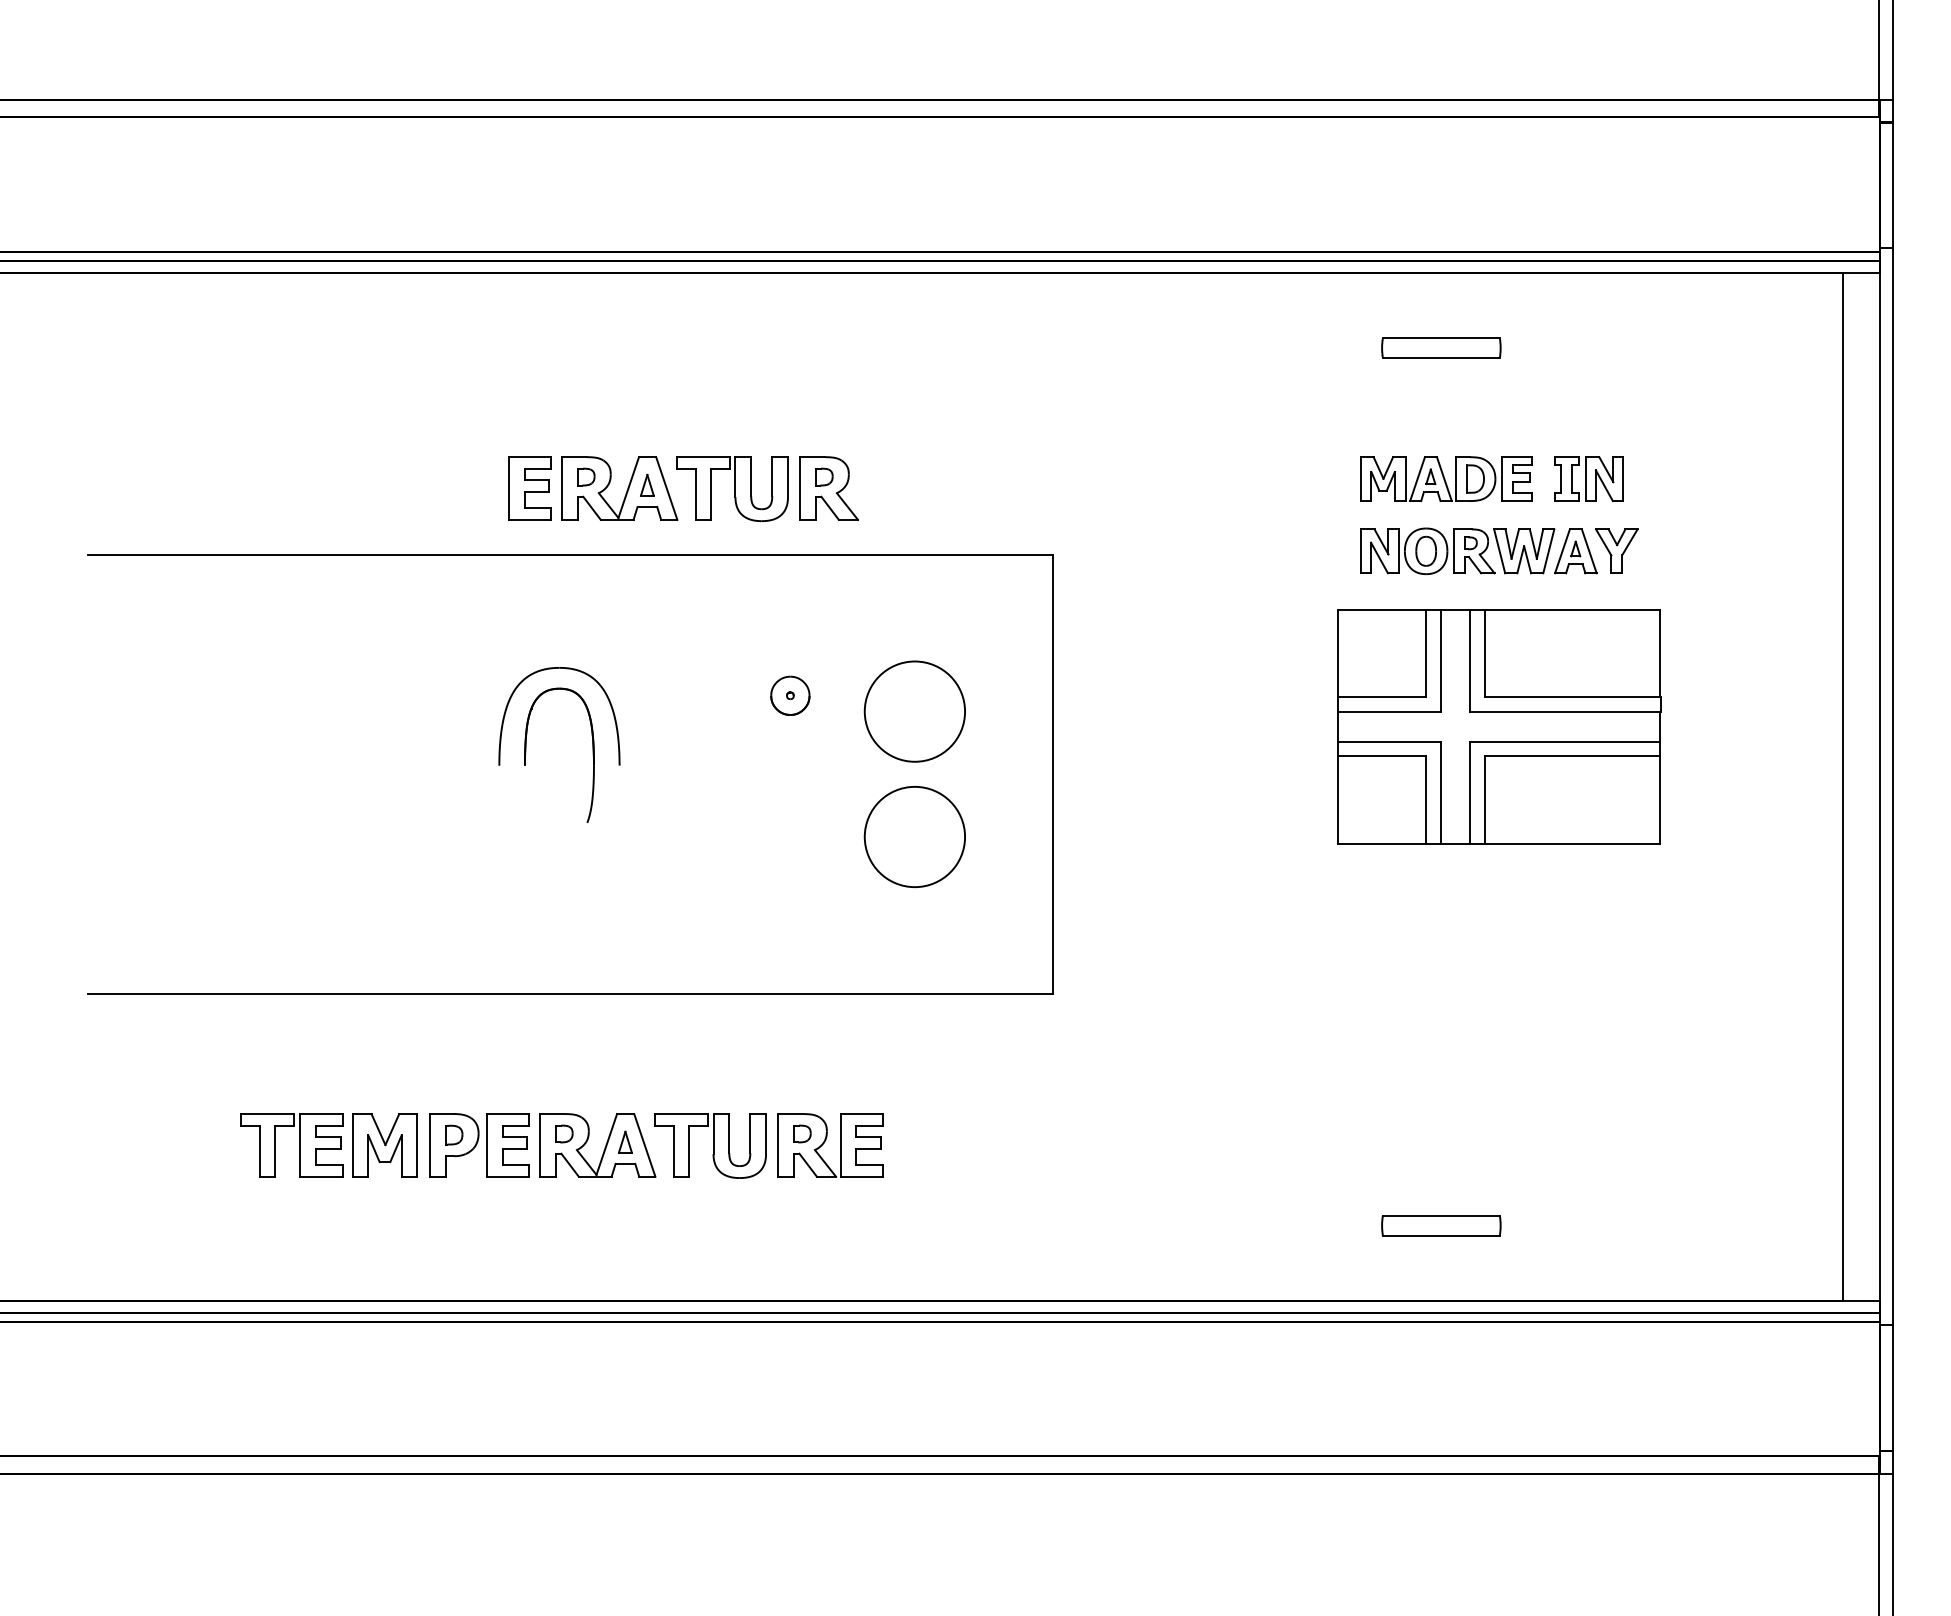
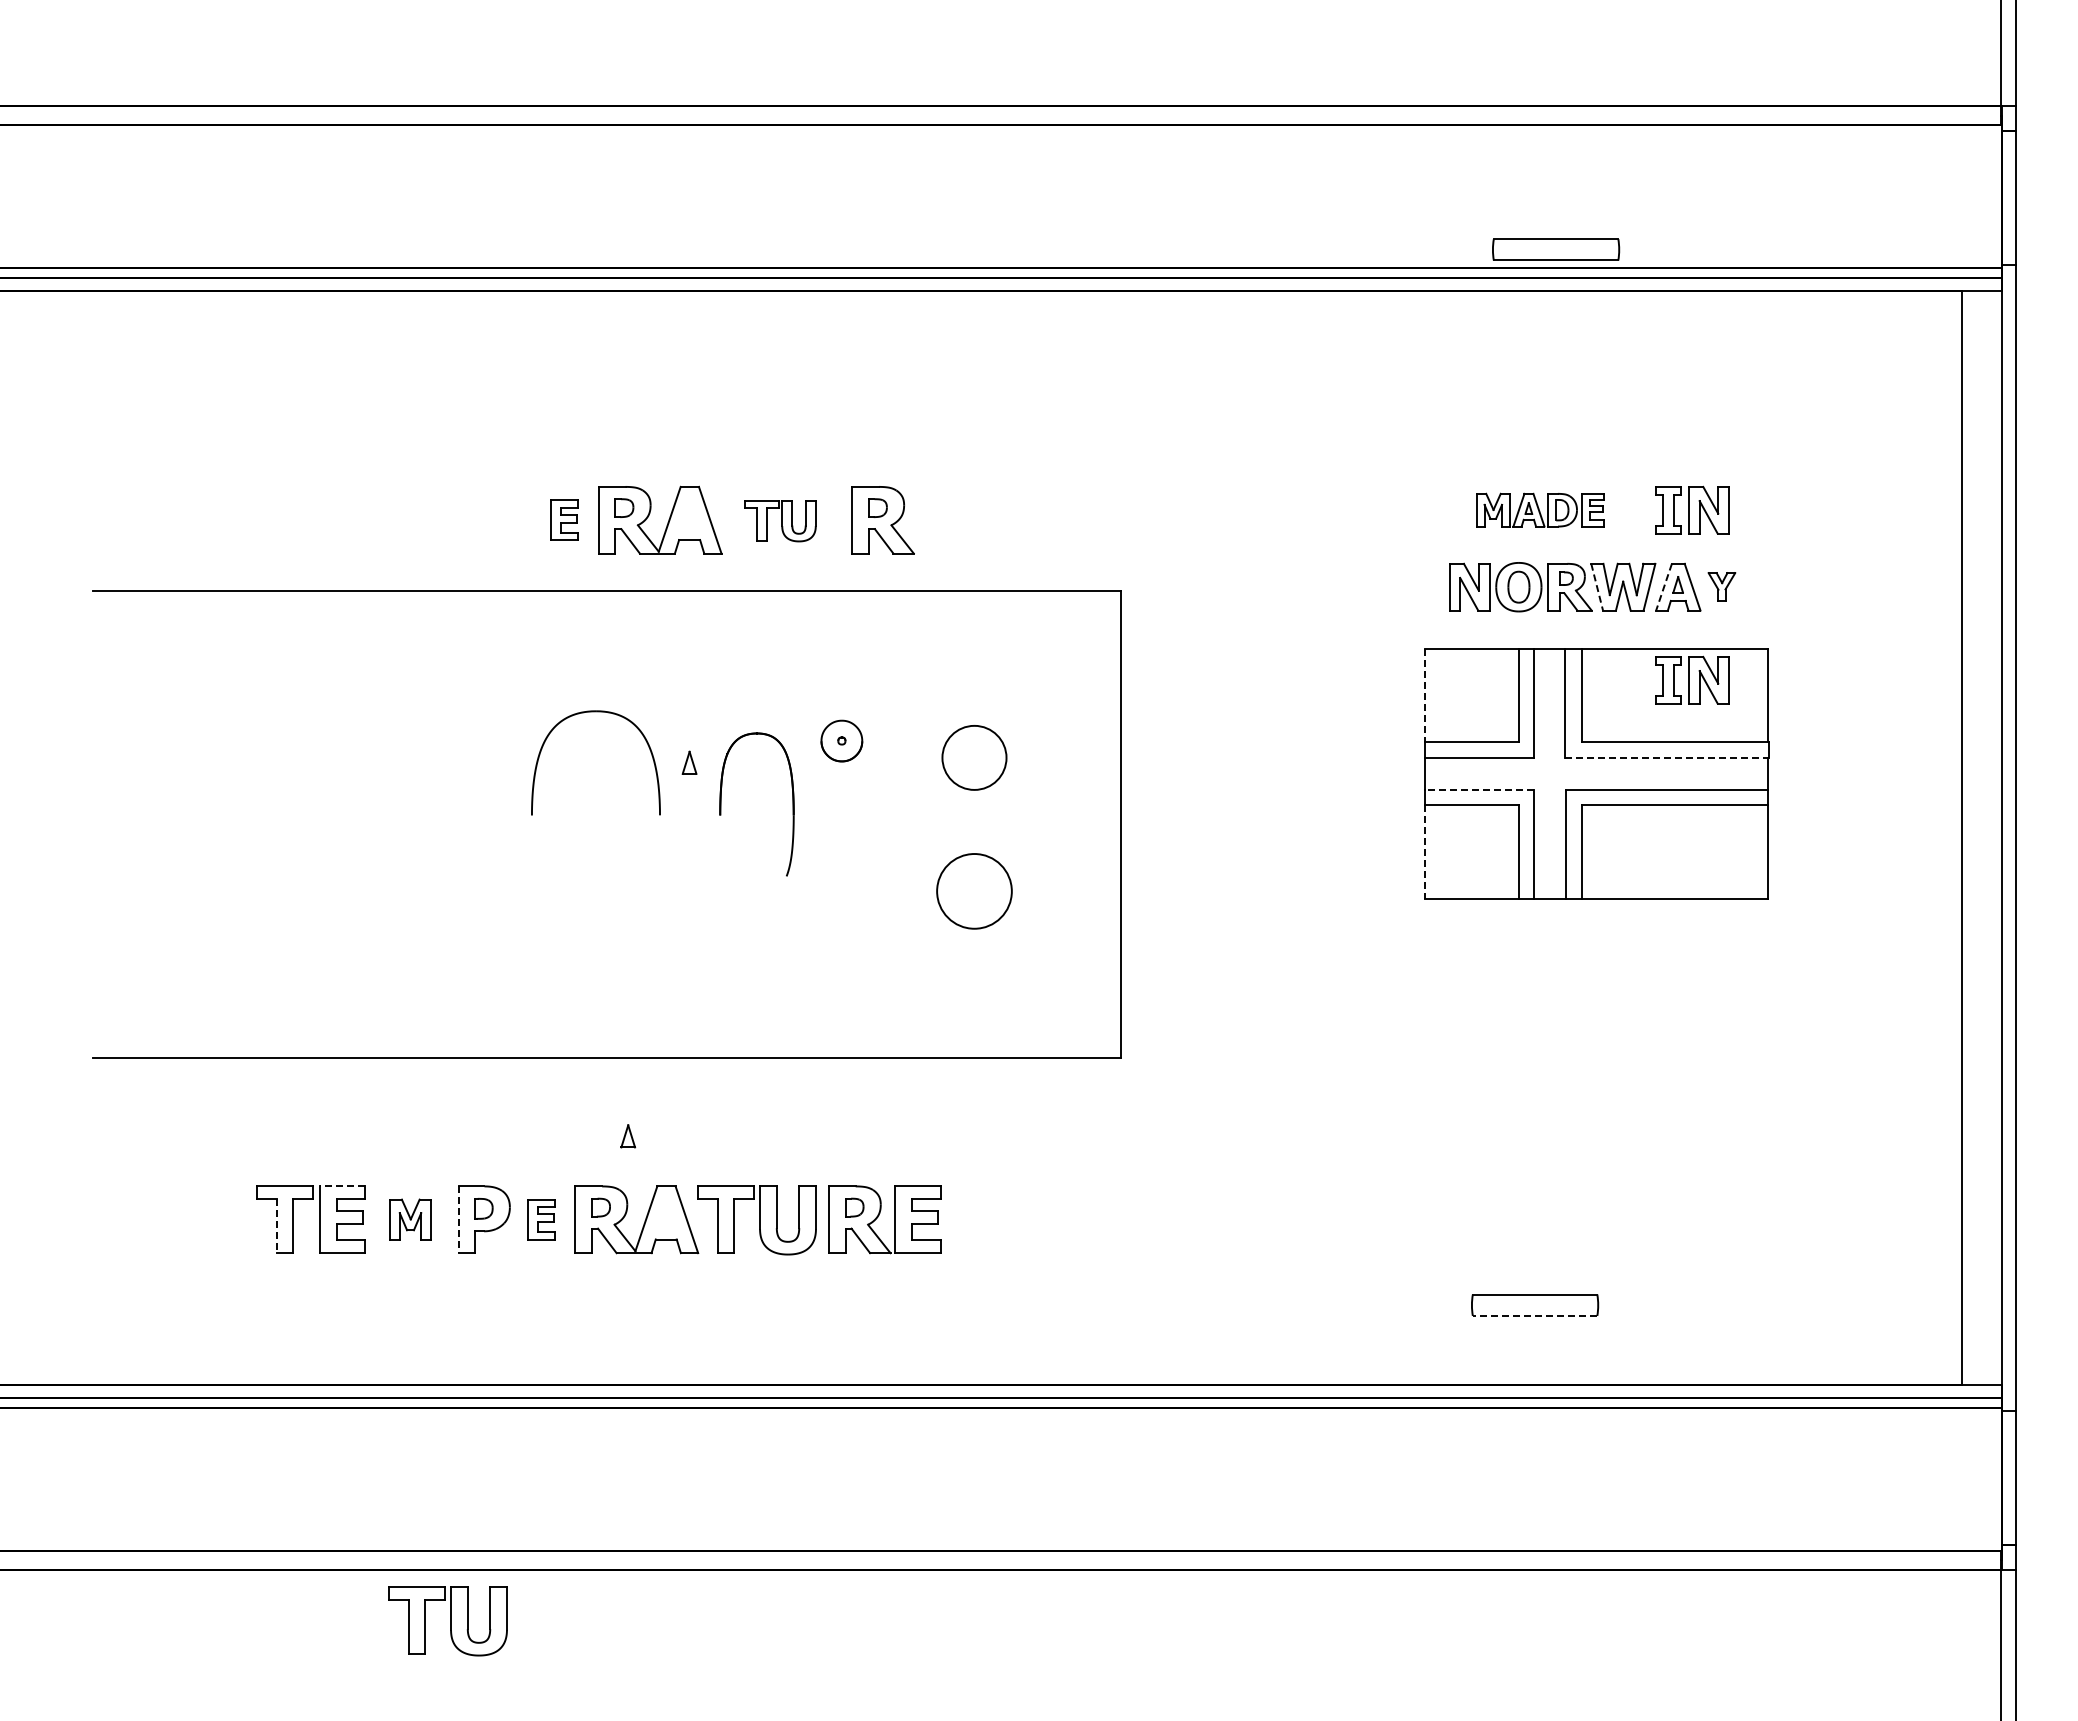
part: (1441, 347) -> (1556, 249), moved
part: (1446, 478) -> (1540, 509), size x0.7
part: (647, 484) -> (689, 762), moved
part: (529, 488) -> (564, 520), size x0.6
part: (732, 488) -> (780, 520), size x0.6
part: (1616, 550) -> (1721, 586), size x0.6
line: (1499, 551) -> (1597, 587), solid -> dashed
line: (1562, 551) -> (1664, 587), solid -> dashed
part: (1589, 638) -> (1692, 679), added
line: (1338, 653) -> (1425, 695), solid -> dashed
circle: (914, 711) -> (974, 757), size x0.6
line: (1564, 712) -> (1666, 758), solid -> dashed
line: (1389, 741) -> (1479, 789), solid -> dashed
part: (526, 755) -> (721, 804), moved
line: (1338, 799) -> (1425, 851), solid -> dashed
circle: (914, 836) -> (974, 890), size x0.7
line: (321, 1114) -> (342, 1186), solid -> dashed
part: (625, 1142) -> (628, 1136), moved
part: (385, 1145) -> (410, 1219), size x0.6
part: (508, 1145) -> (541, 1219), size x0.6
line: (430, 1146) -> (458, 1220), solid -> dashed
line: (259, 1151) -> (276, 1226), solid -> dashed
line: (1440, 1235) -> (1534, 1315), solid -> dashed
part: (420, 1522) -> (447, 1621), added

